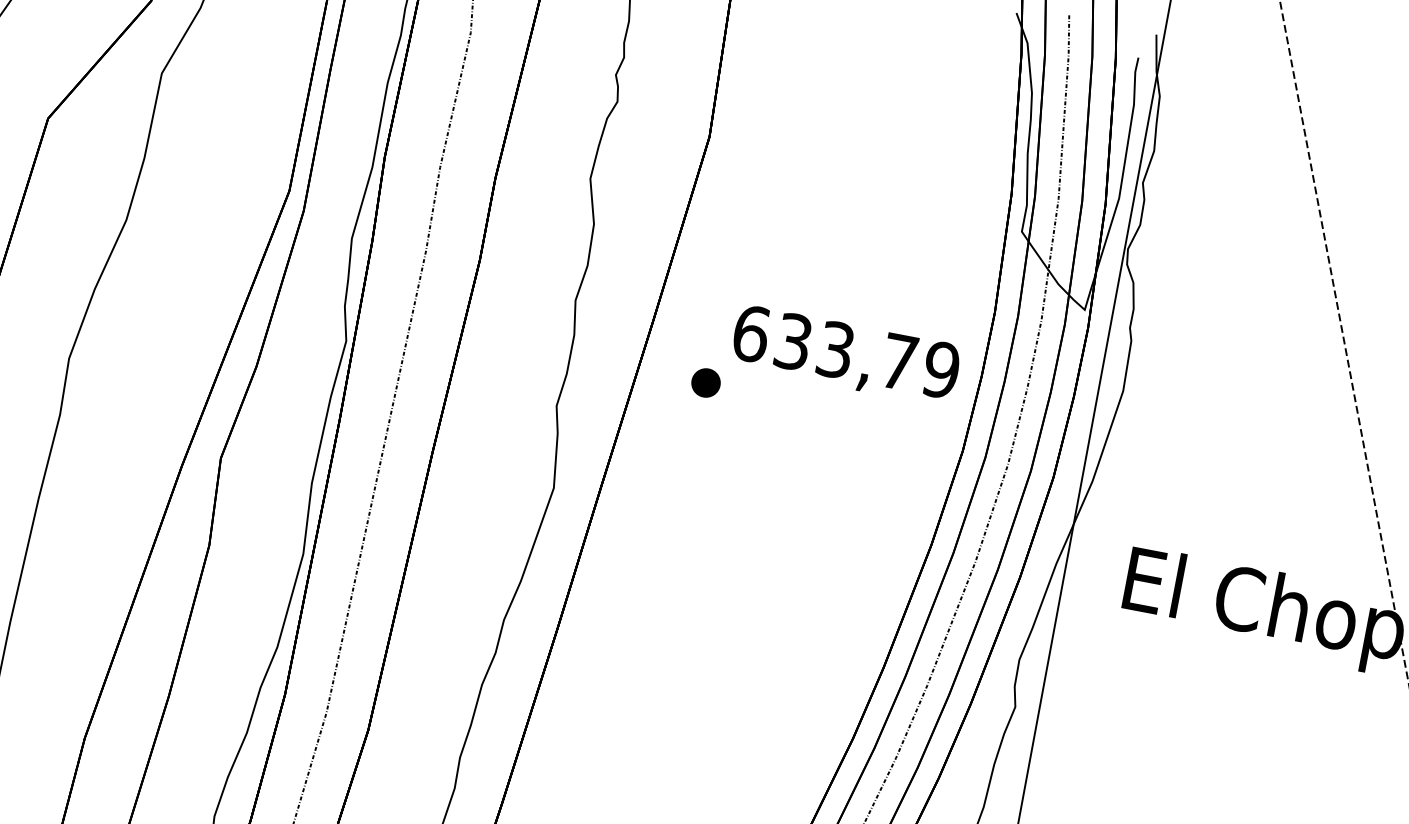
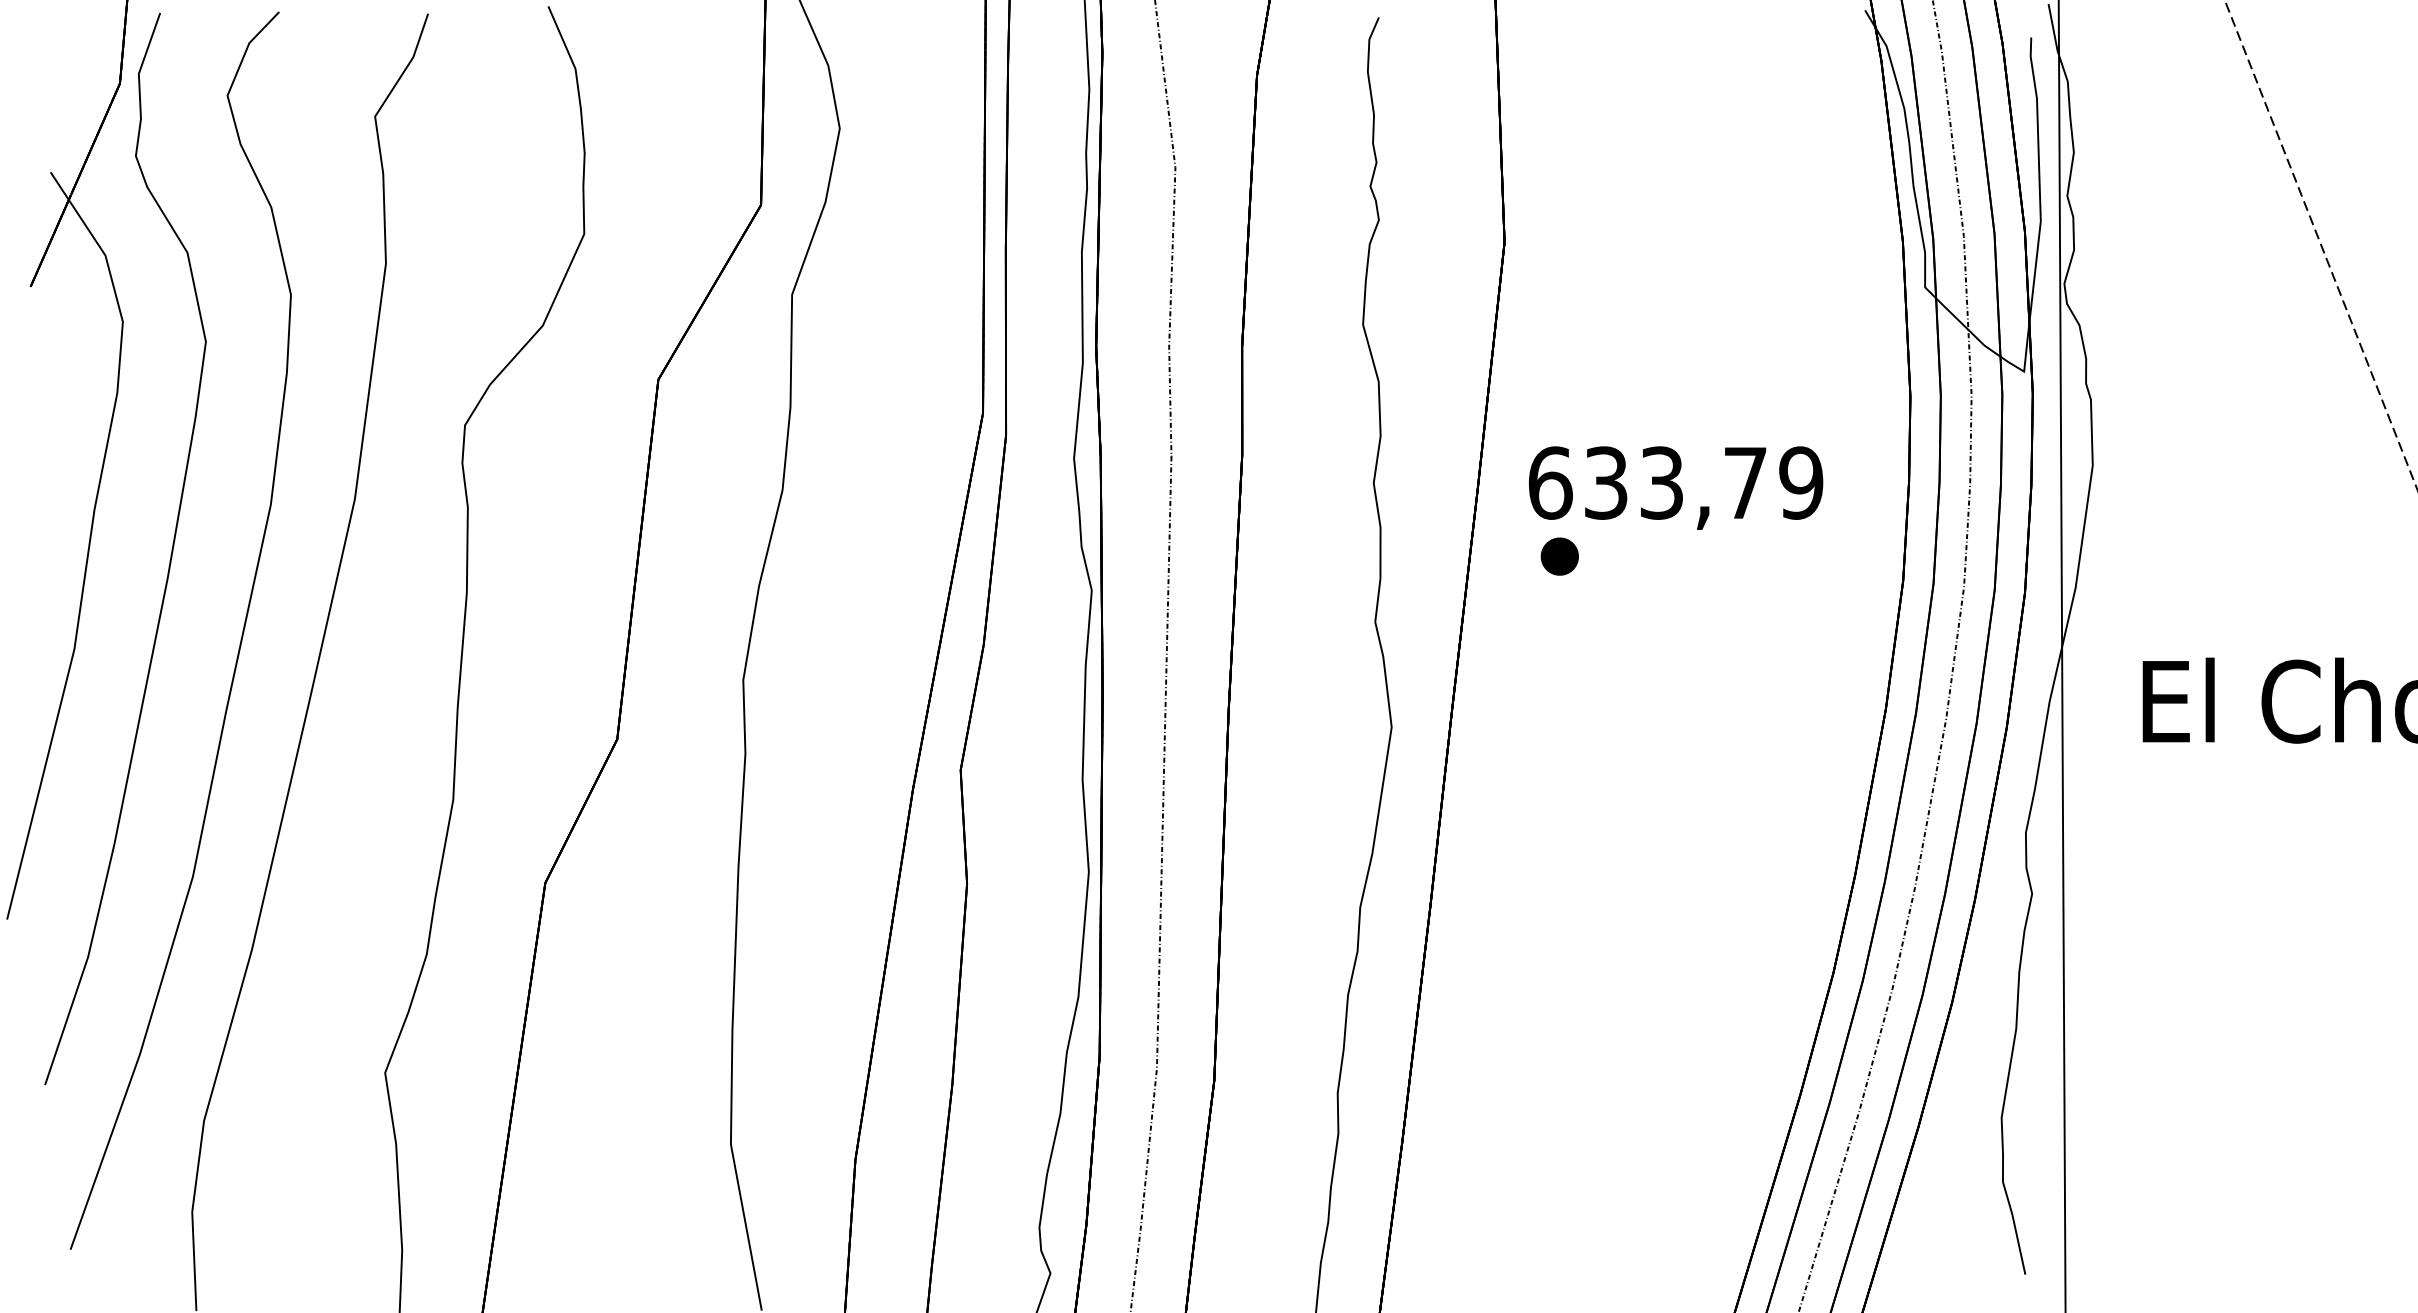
text: (846, 355) -> (1676, 487), moved

